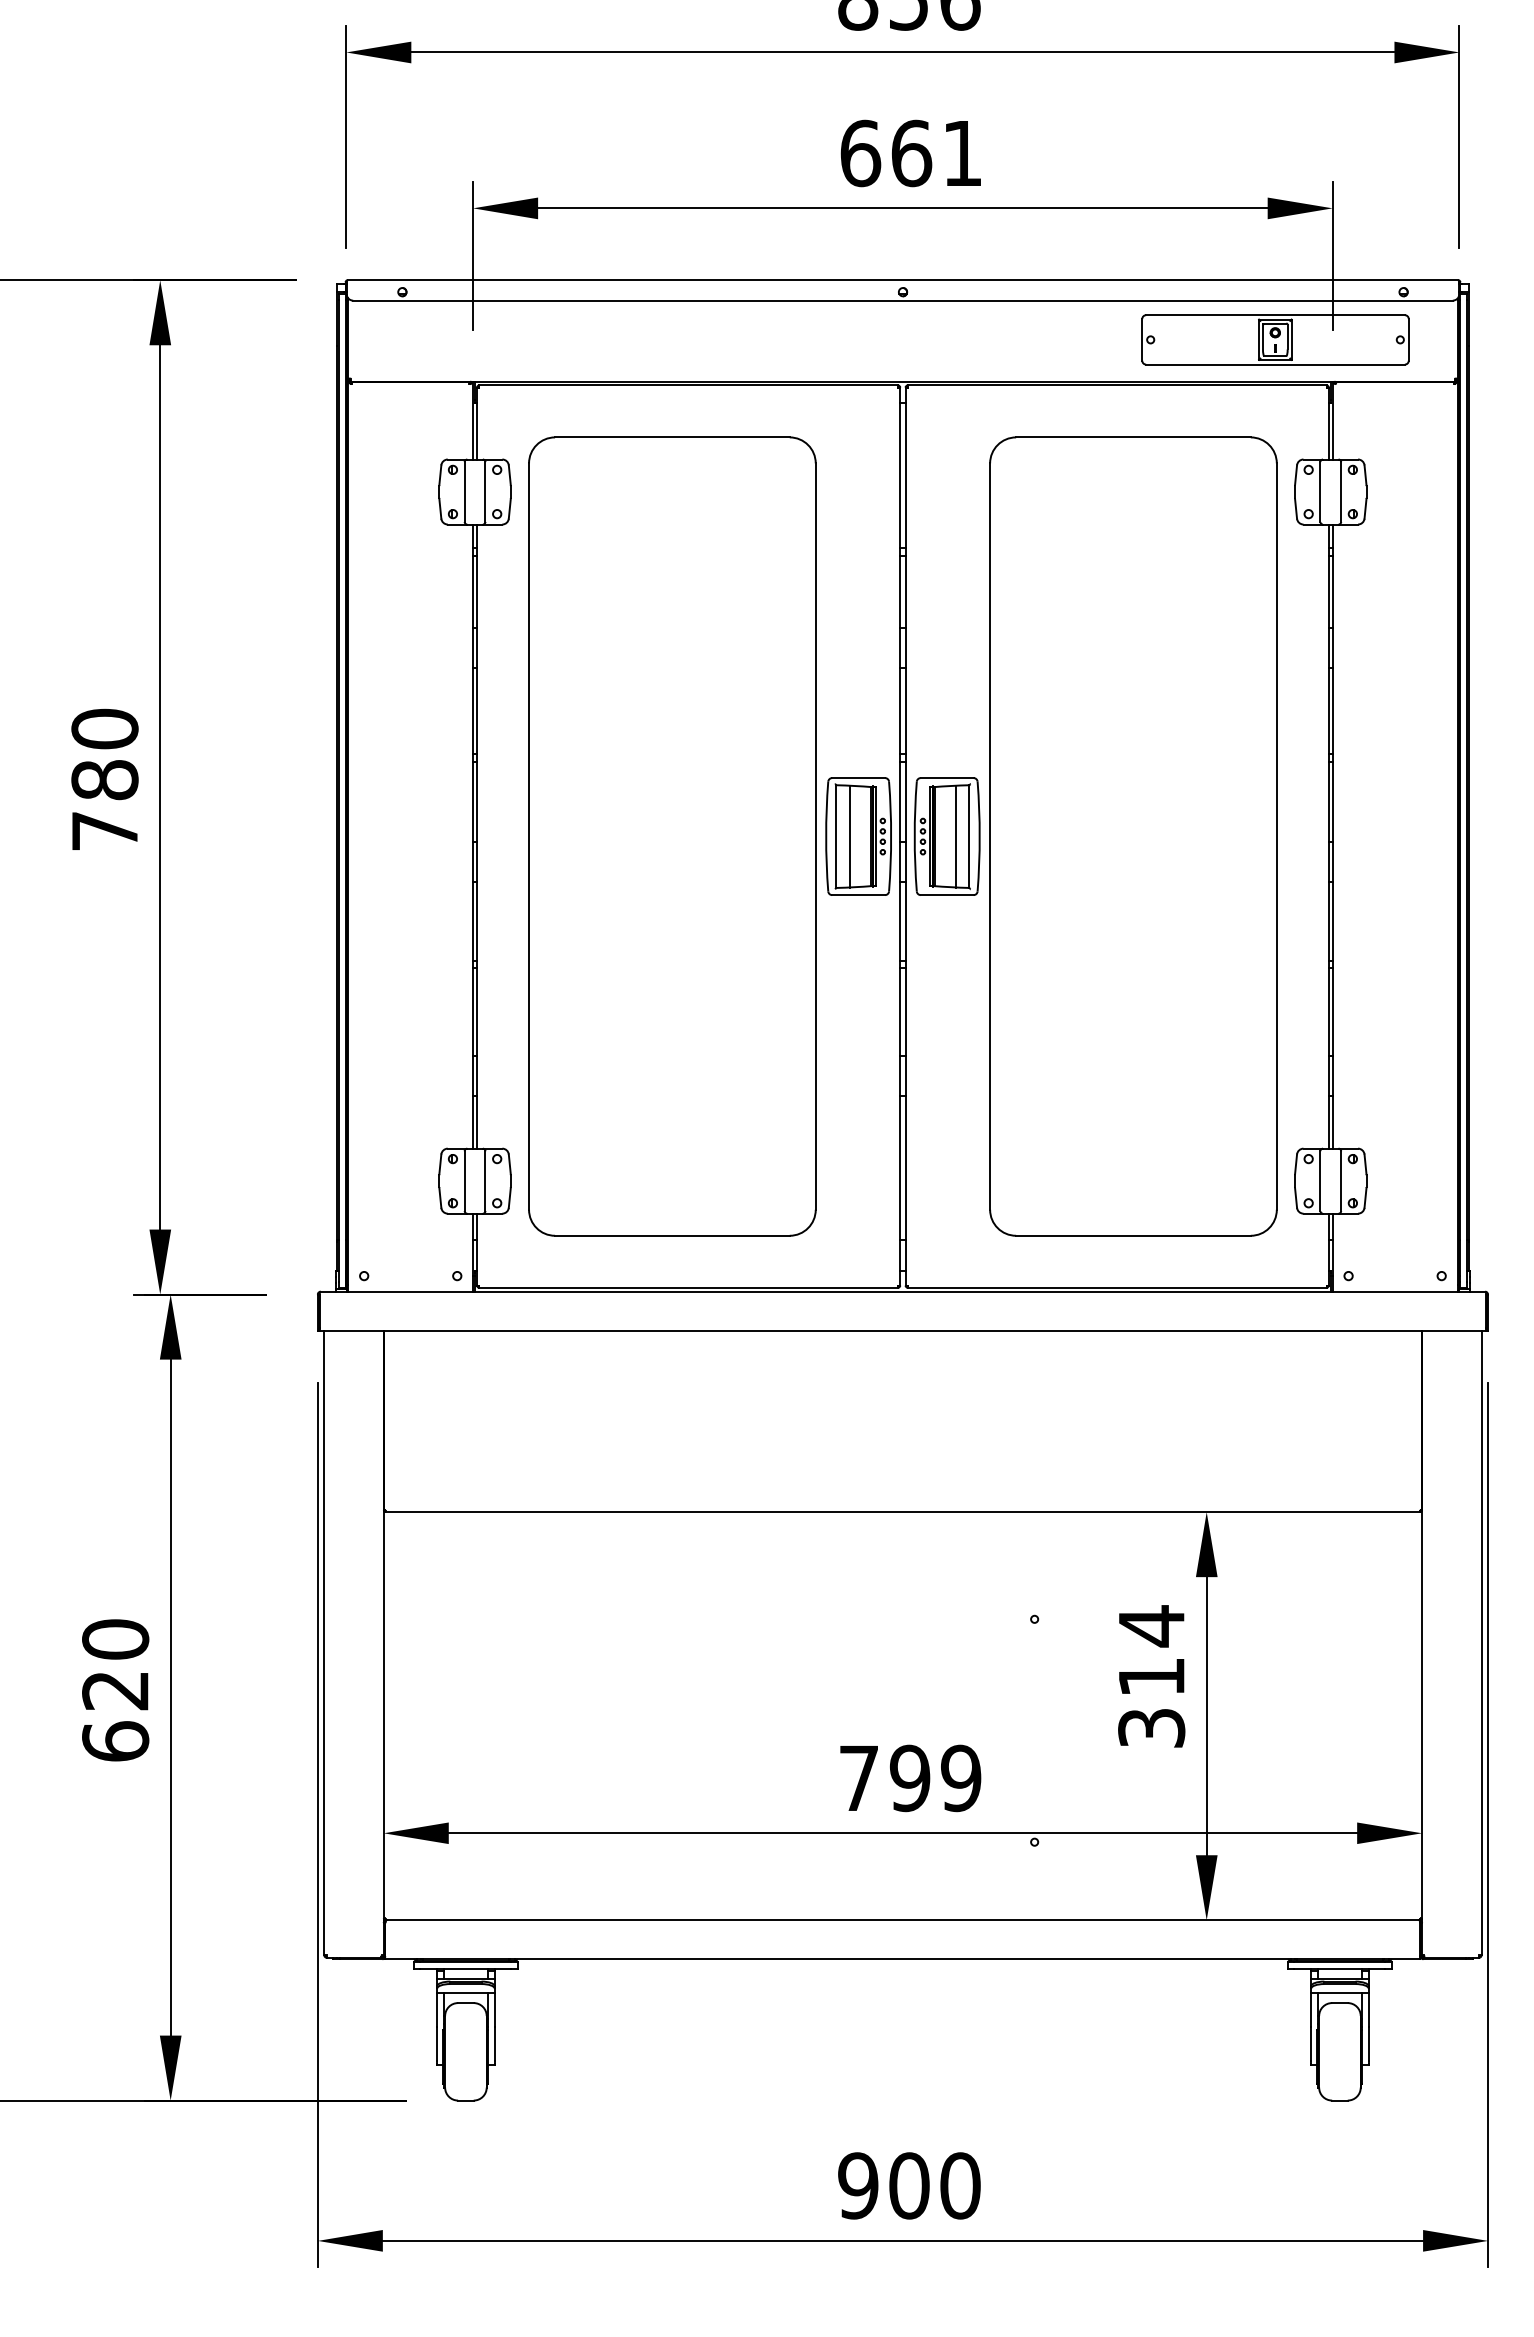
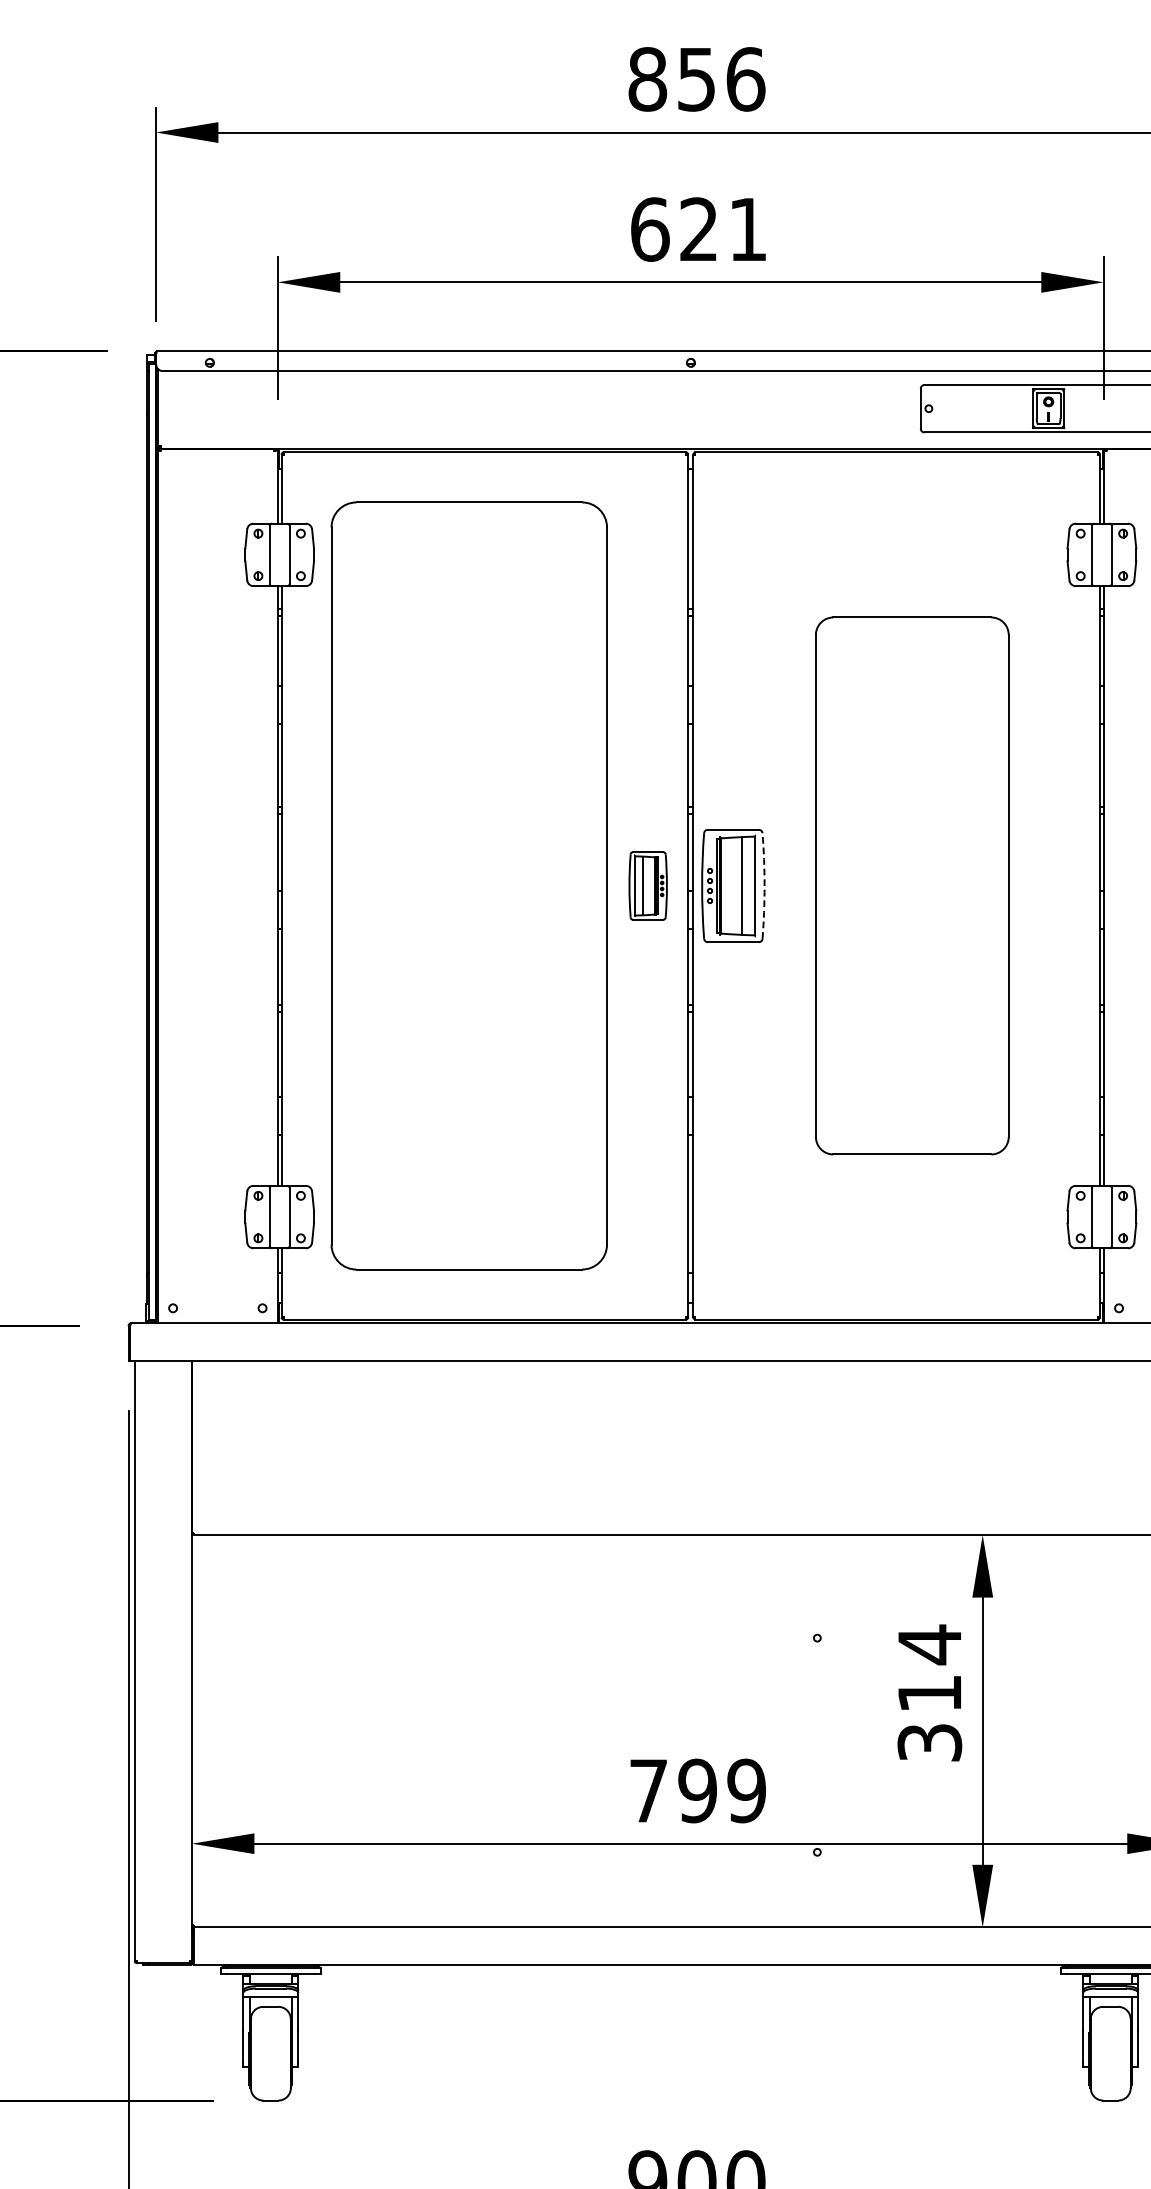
text: (911, 153) -> (699, 229), 661 -> 621
part: (858, 836) -> (648, 885), size x0.6
arc: (979, 836) -> (764, 885), solid -> dashed
part: (1133, 836) -> (912, 885), size x0.7

